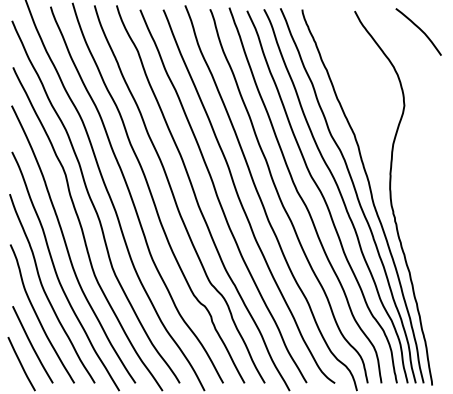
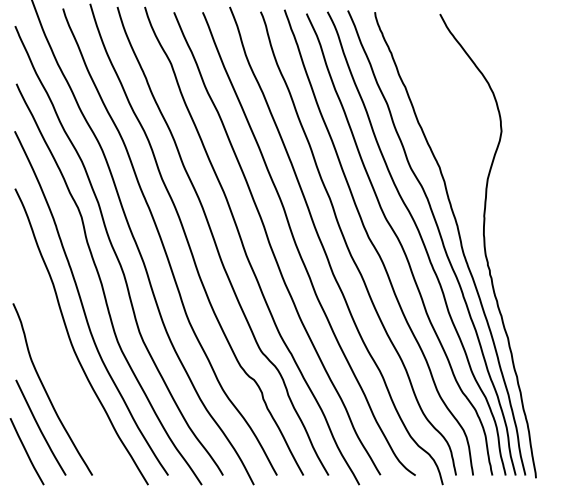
curve: (419, 30) -> (520, 37), removed
curve: (45, 291) -> (56, 361), removed

